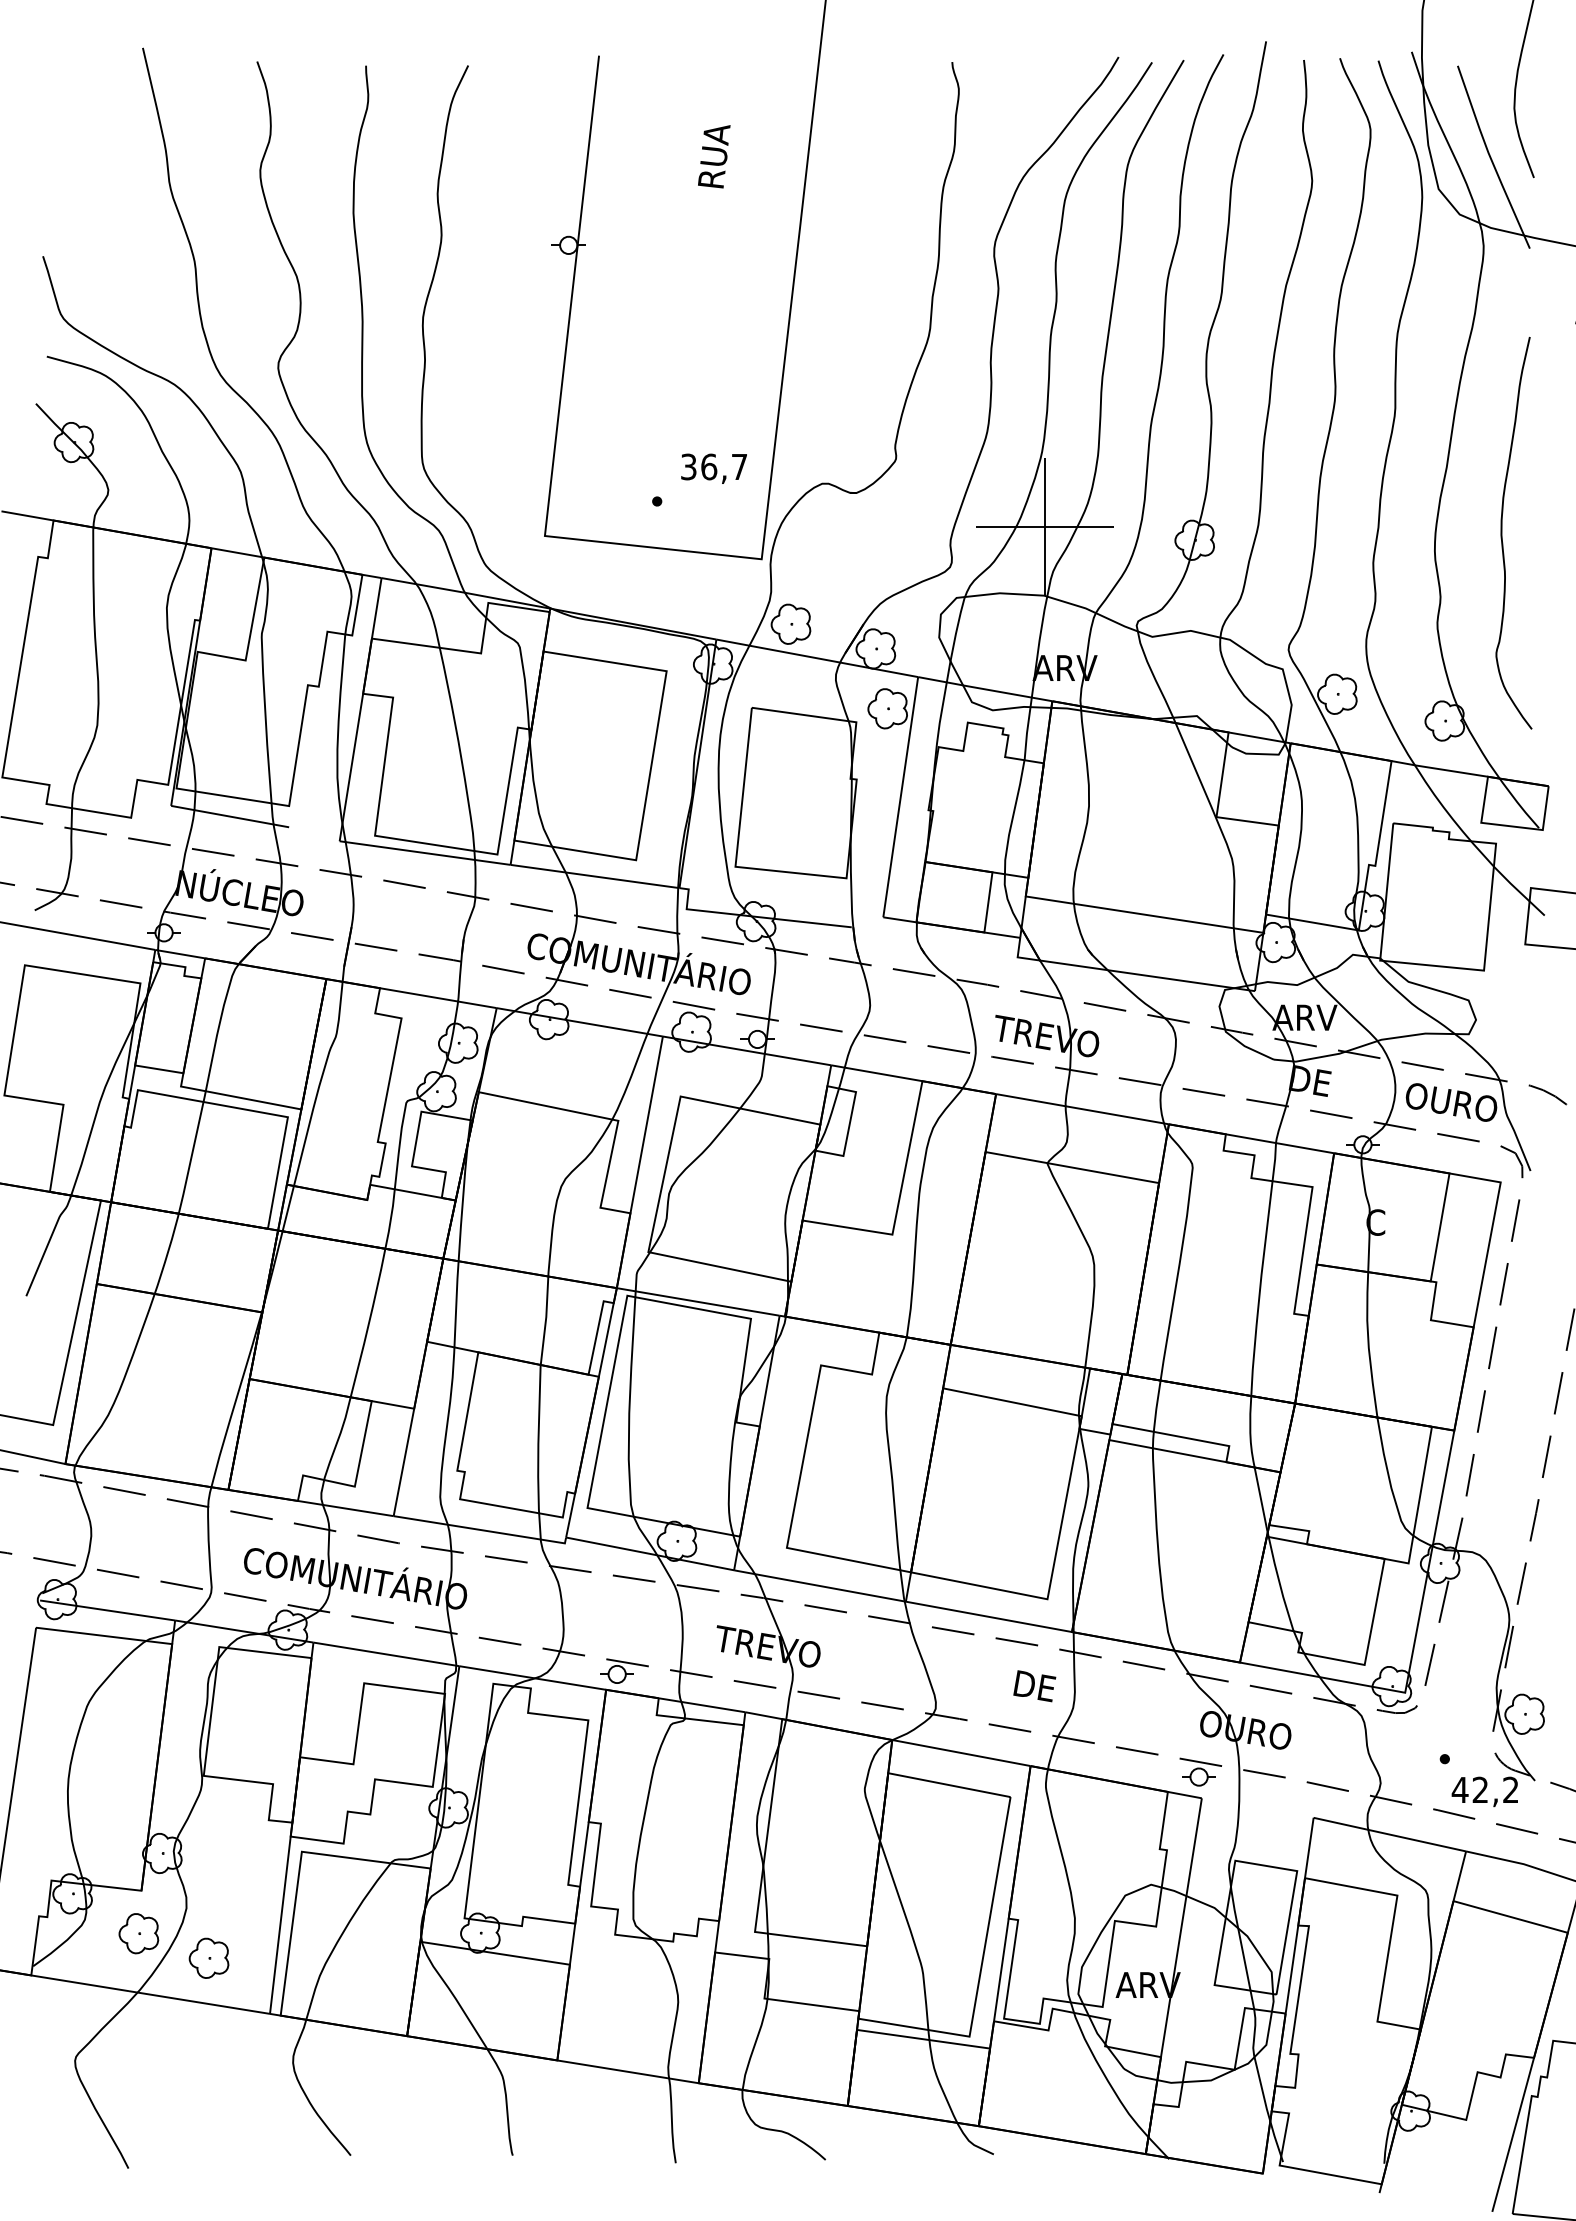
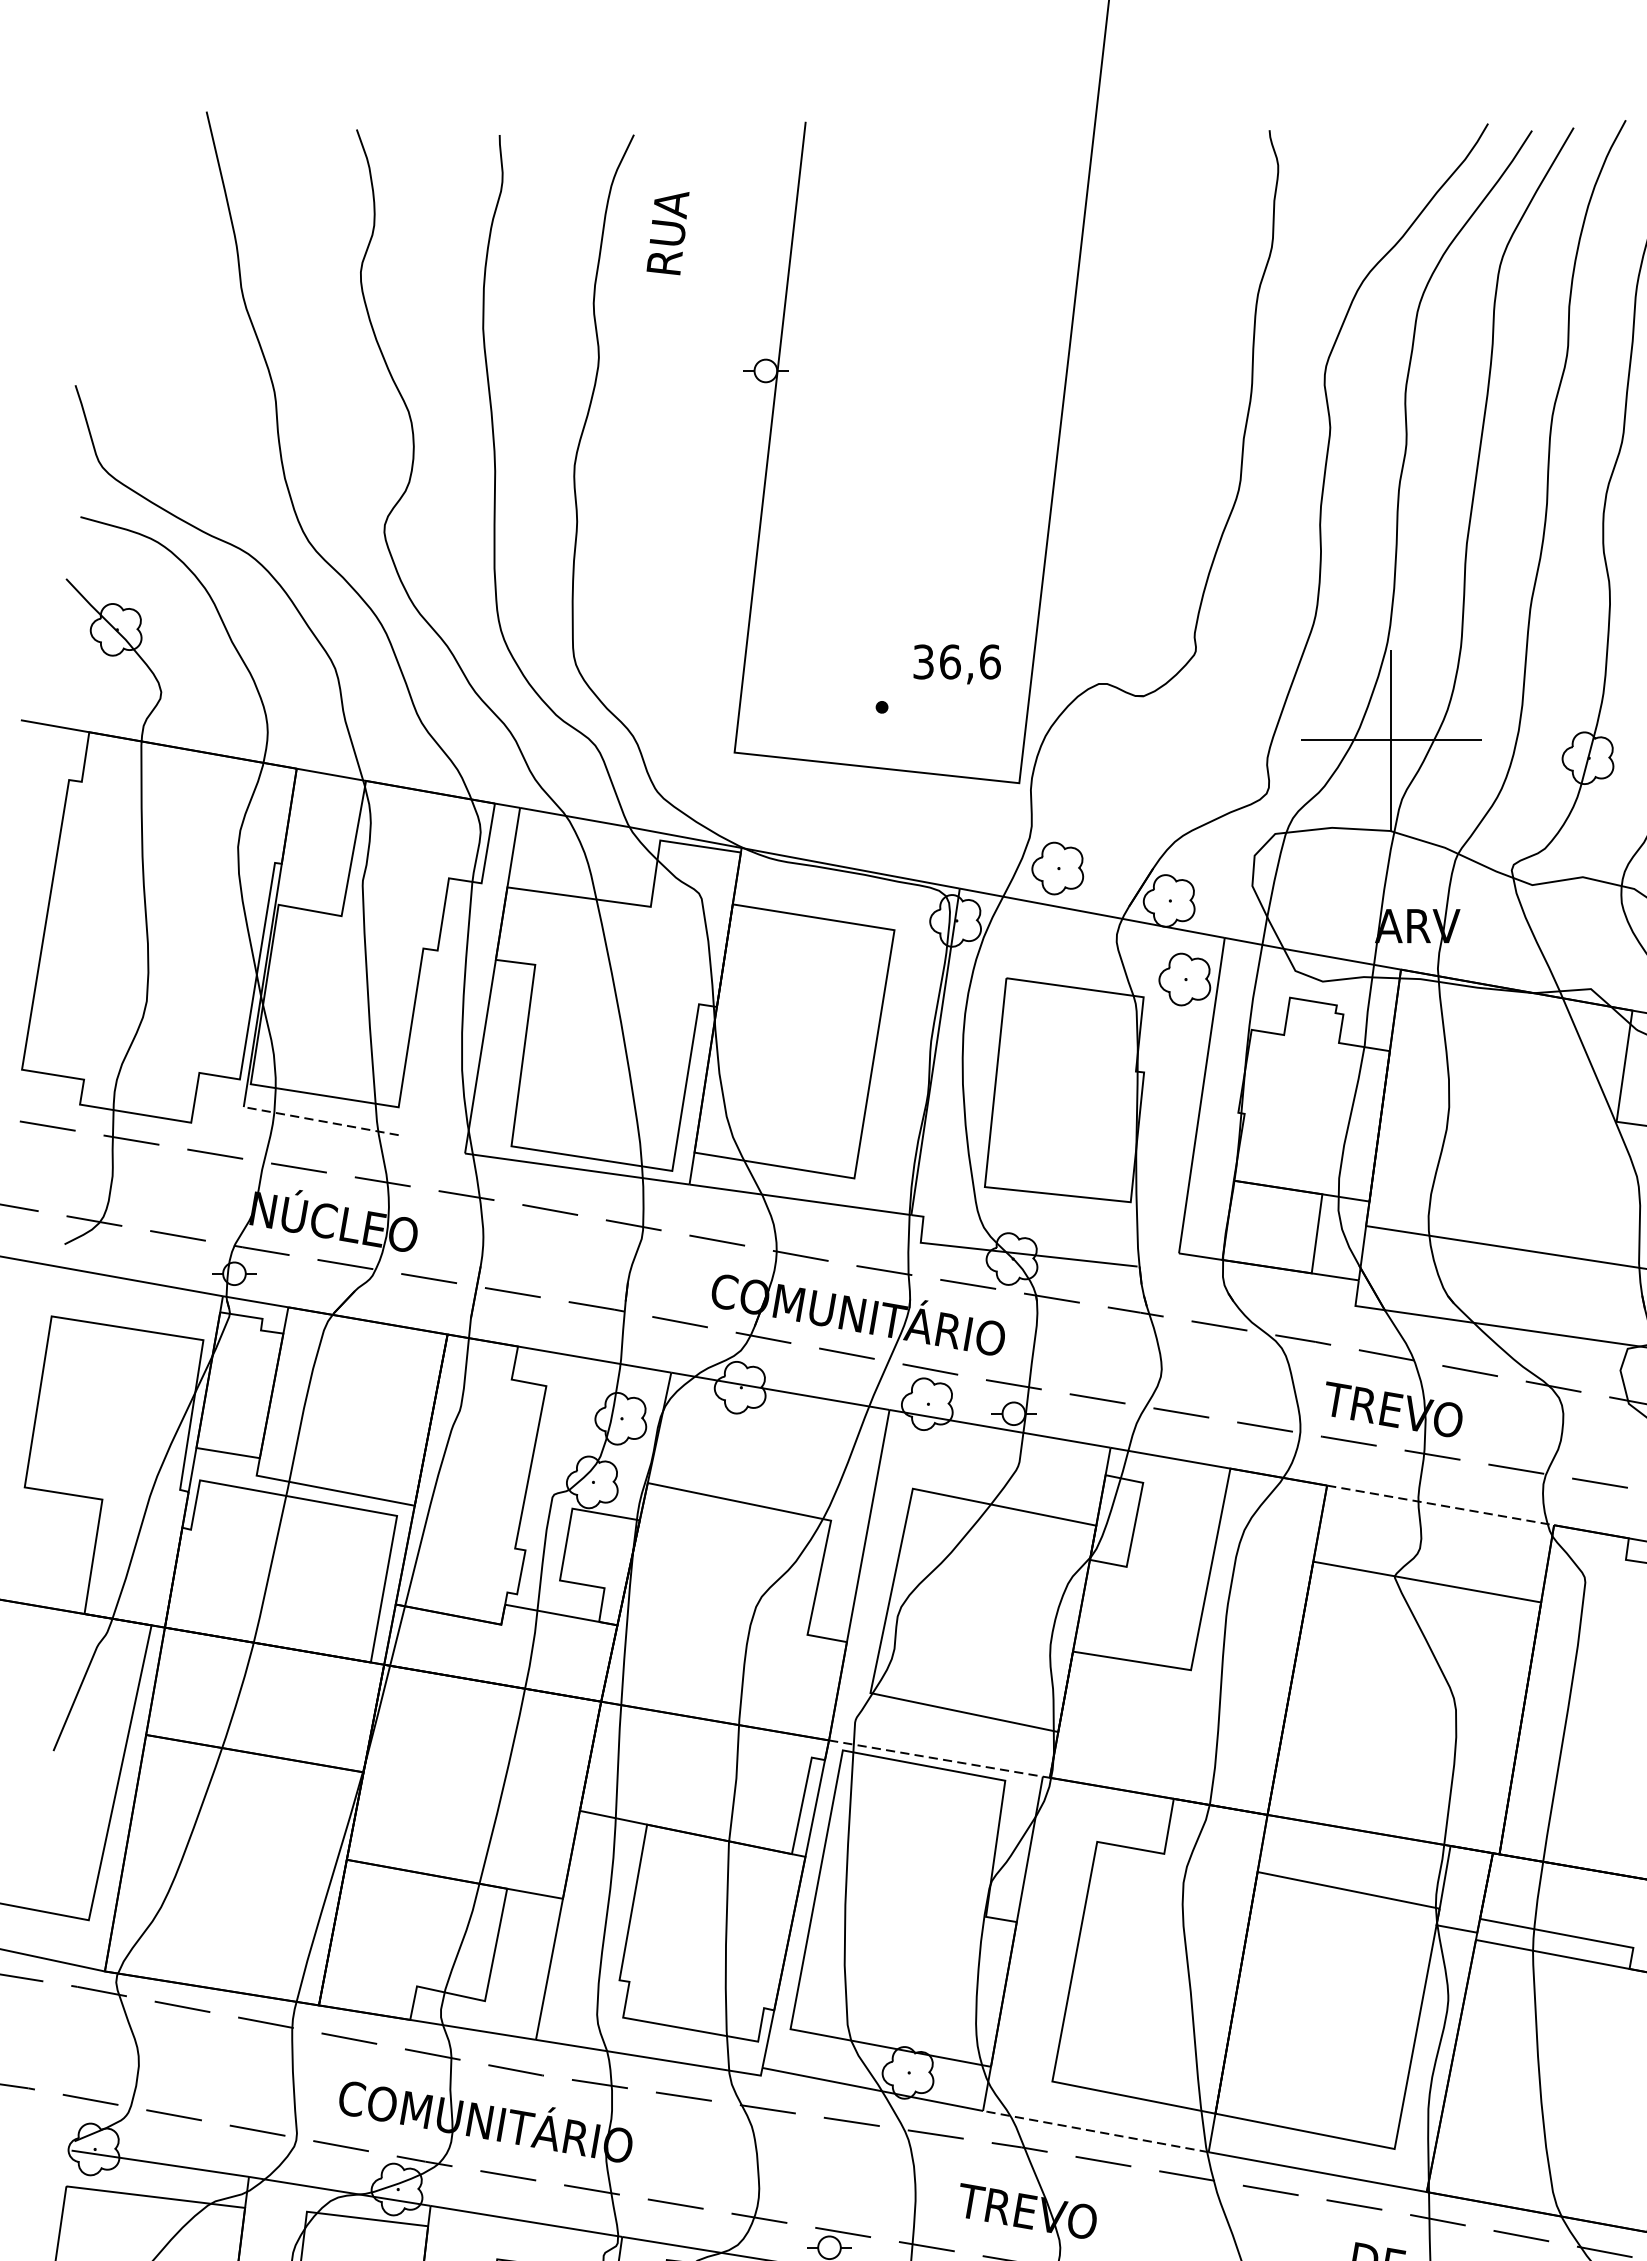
text: (714, 156) -> (668, 233), moved
text: (739, 466) -> (990, 661), 36,7 -> 36,6
line: (230, 816) -> (321, 1121), solid -> dashed
line: (1082, 1109) -> (1440, 1505), solid -> dashed
line: (698, 1301) -> (936, 1757), solid -> dashed
line: (819, 1585) -> (1095, 2130), solid -> dashed

